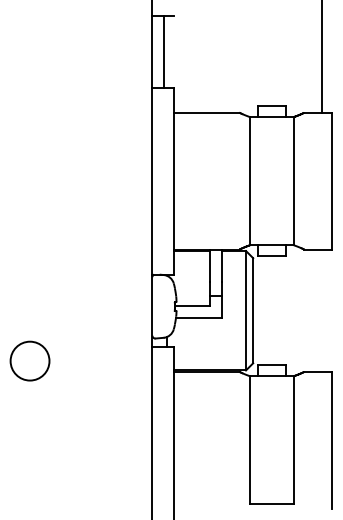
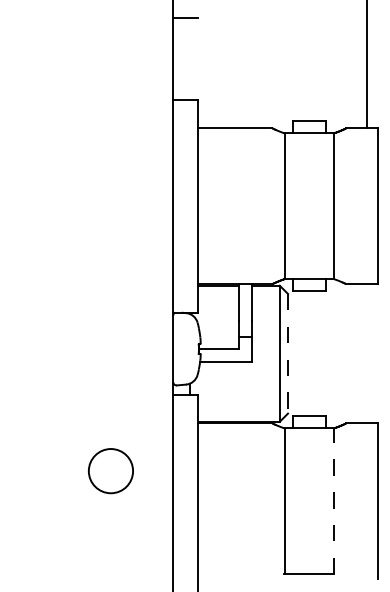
line: (164, 51) -> (186, 58), removed
line: (253, 310) -> (288, 353), solid -> dashed
circle: (29, 361) -> (110, 471), moved
line: (293, 440) -> (333, 501), solid -> dashed

